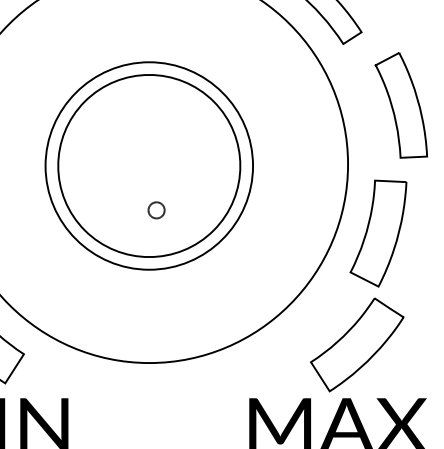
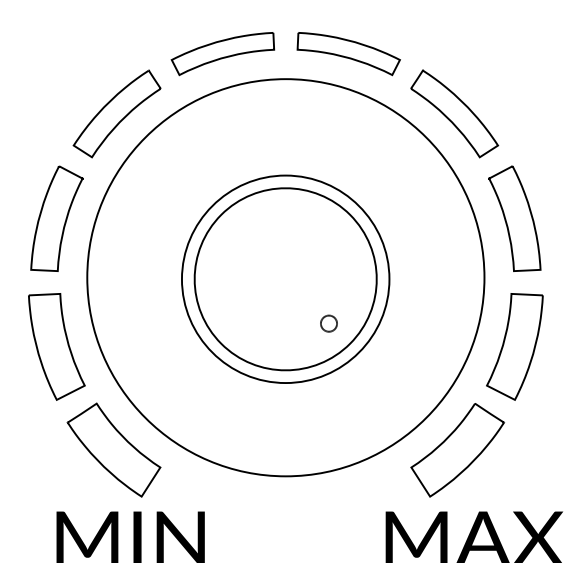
part: (401, 105) -> (514, 218), moved
circle: (156, 210) -> (328, 323), moved
part: (357, 345) -> (457, 450), moved

